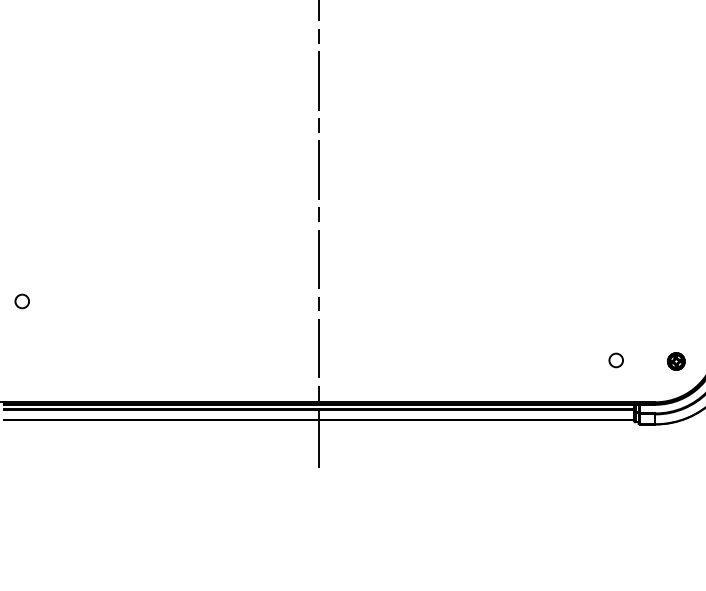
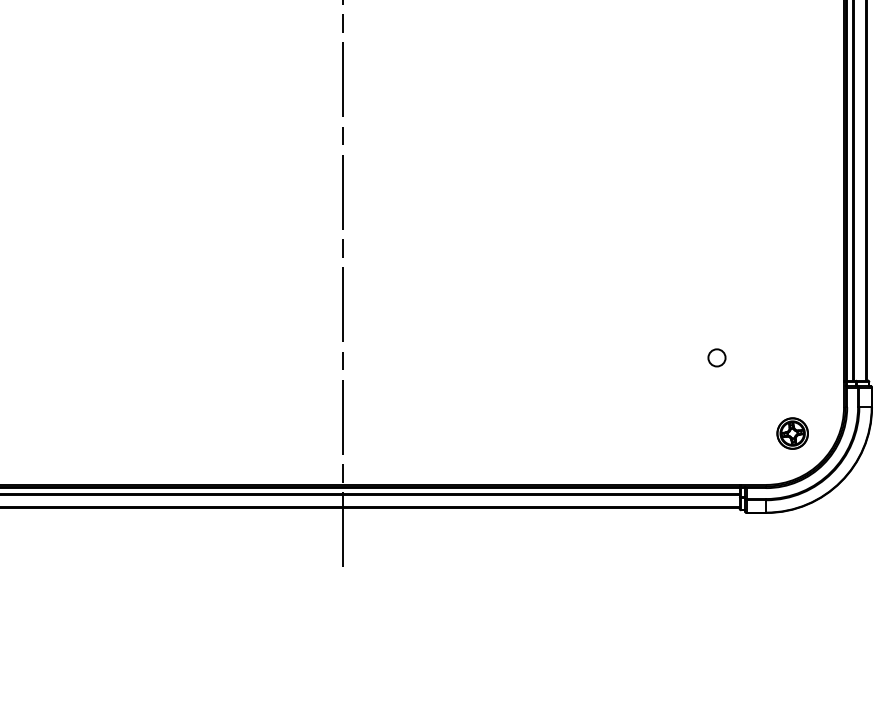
circle: (615, 360) -> (716, 357), moved
part: (676, 361) -> (792, 433), size x1.43

